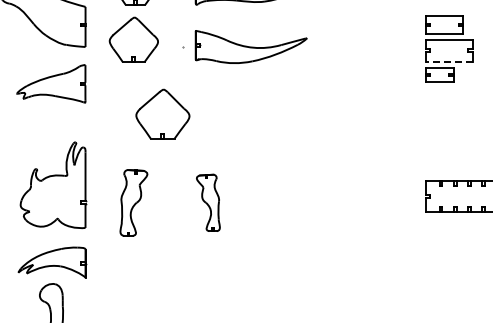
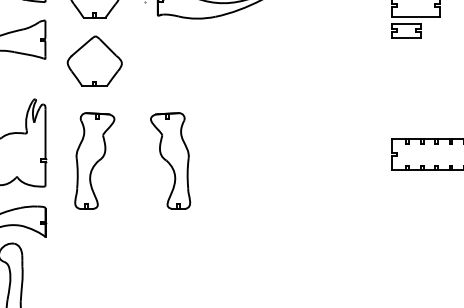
line: (449, 61) -> (416, 16), dashed -> solid
part: (162, 113) -> (94, 60), moved
part: (133, 202) -> (94, 160), size x1.43
part: (208, 202) -> (170, 160), size x1.67

